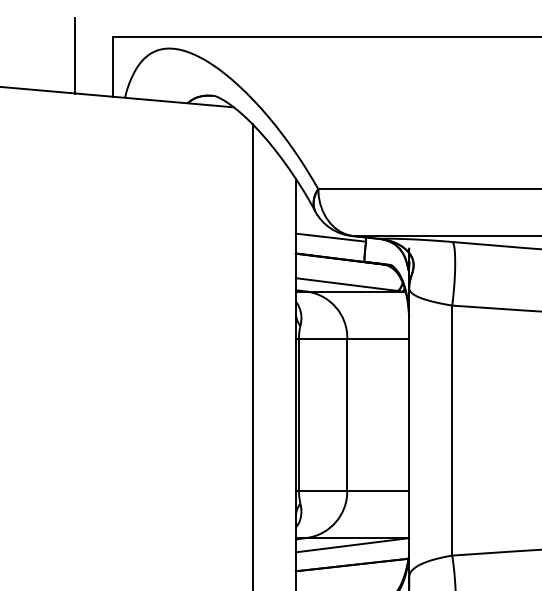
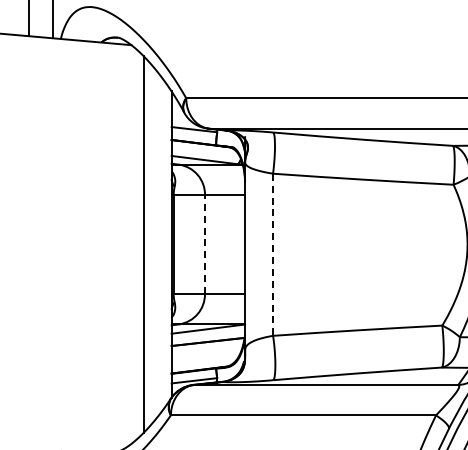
line: (346, 414) -> (204, 244), solid -> dashed
line: (452, 431) -> (273, 255), solid -> dashed

